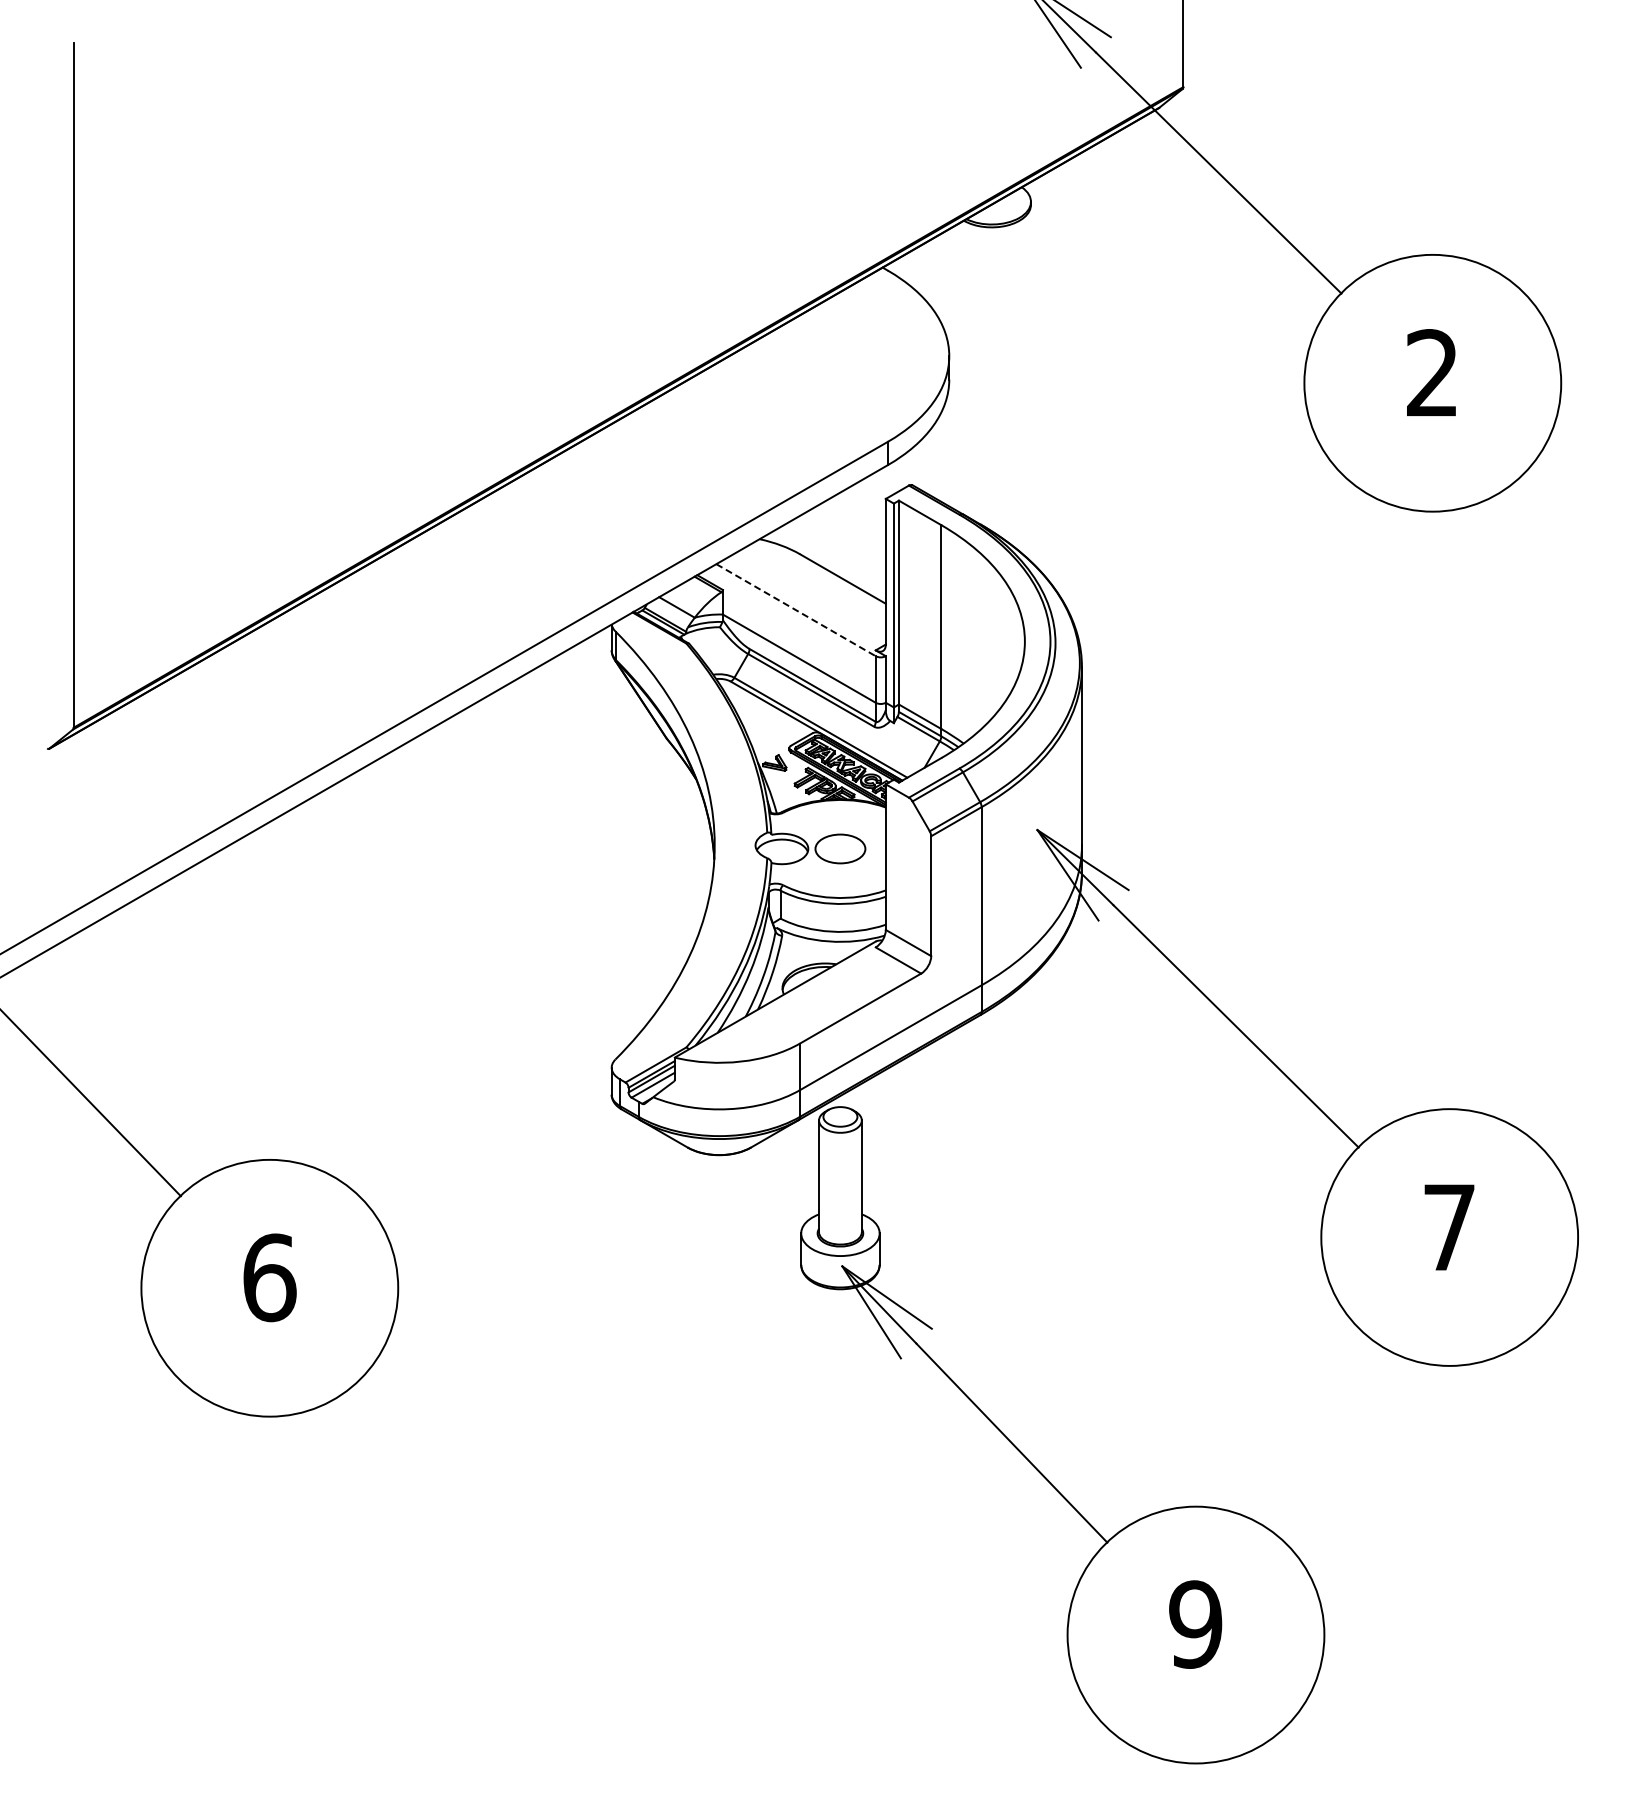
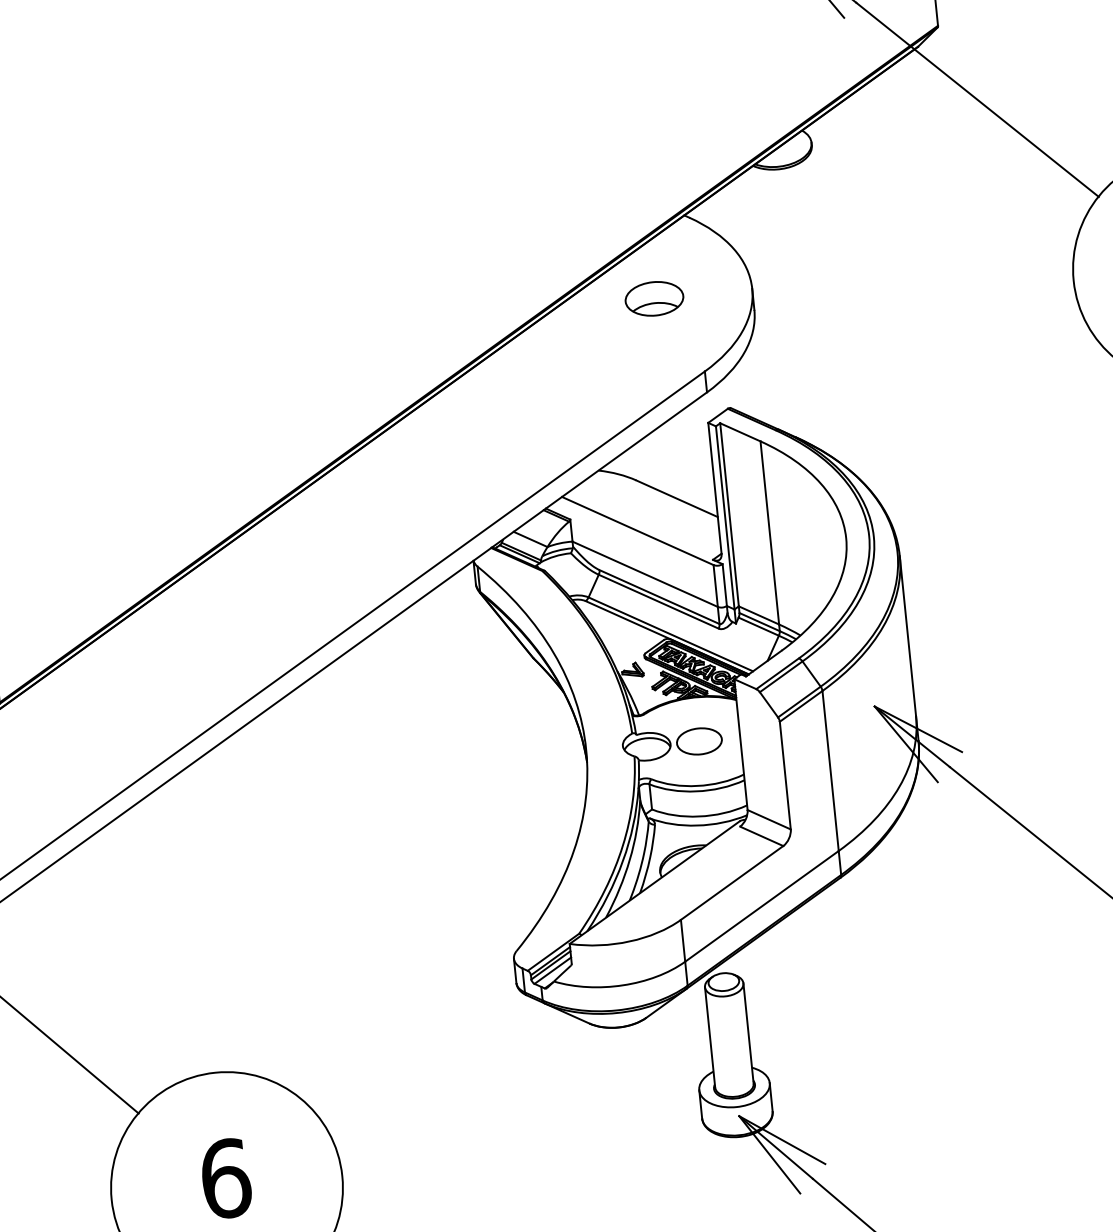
part: (840, 355) -> (654, 298), added
line: (796, 610) -> (638, 531), dashed -> solid

